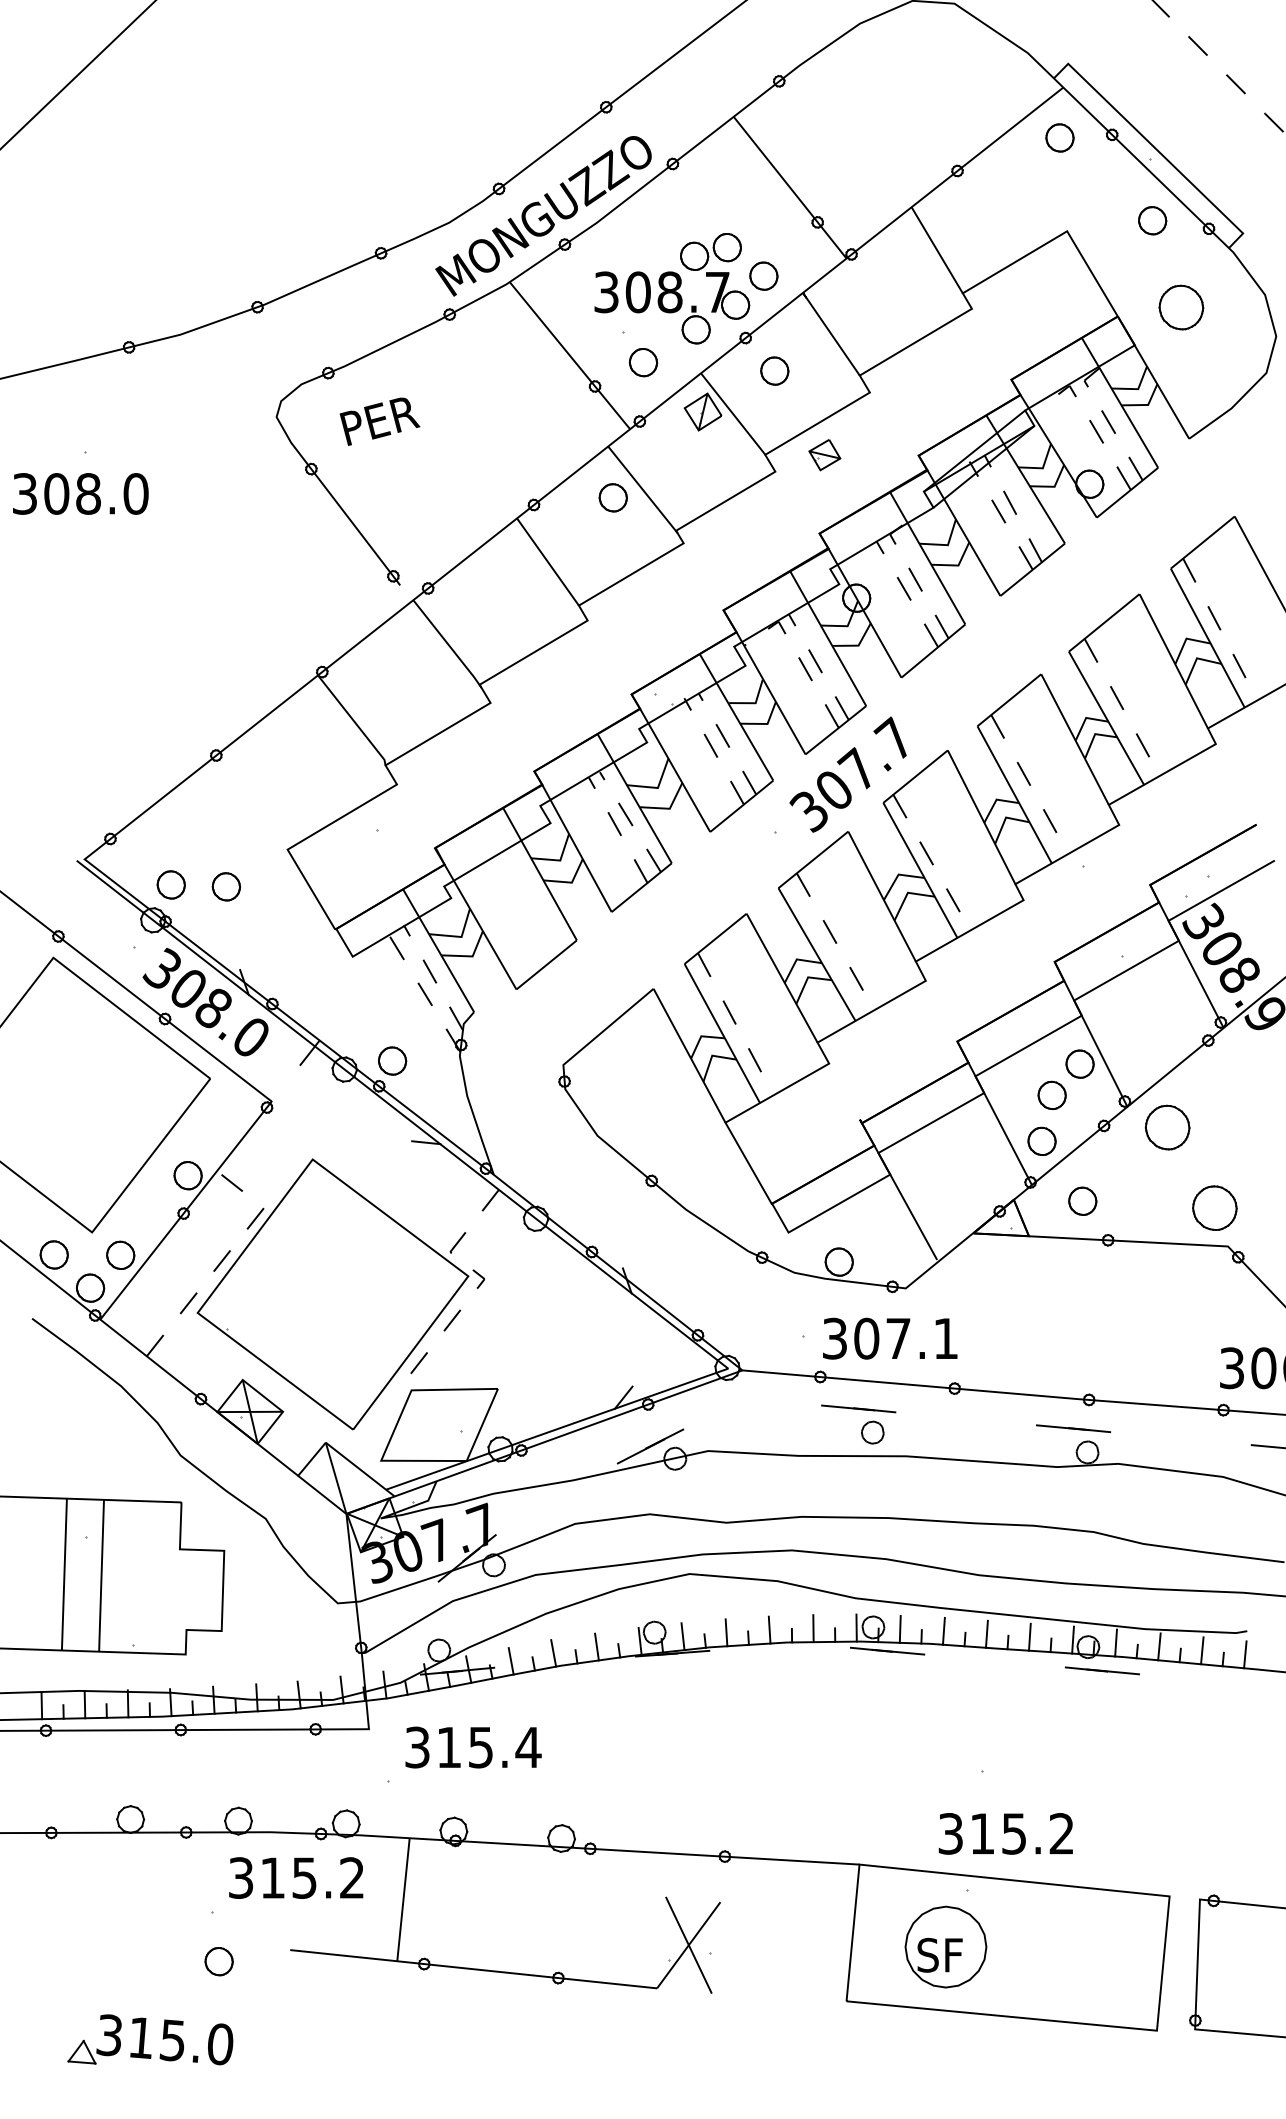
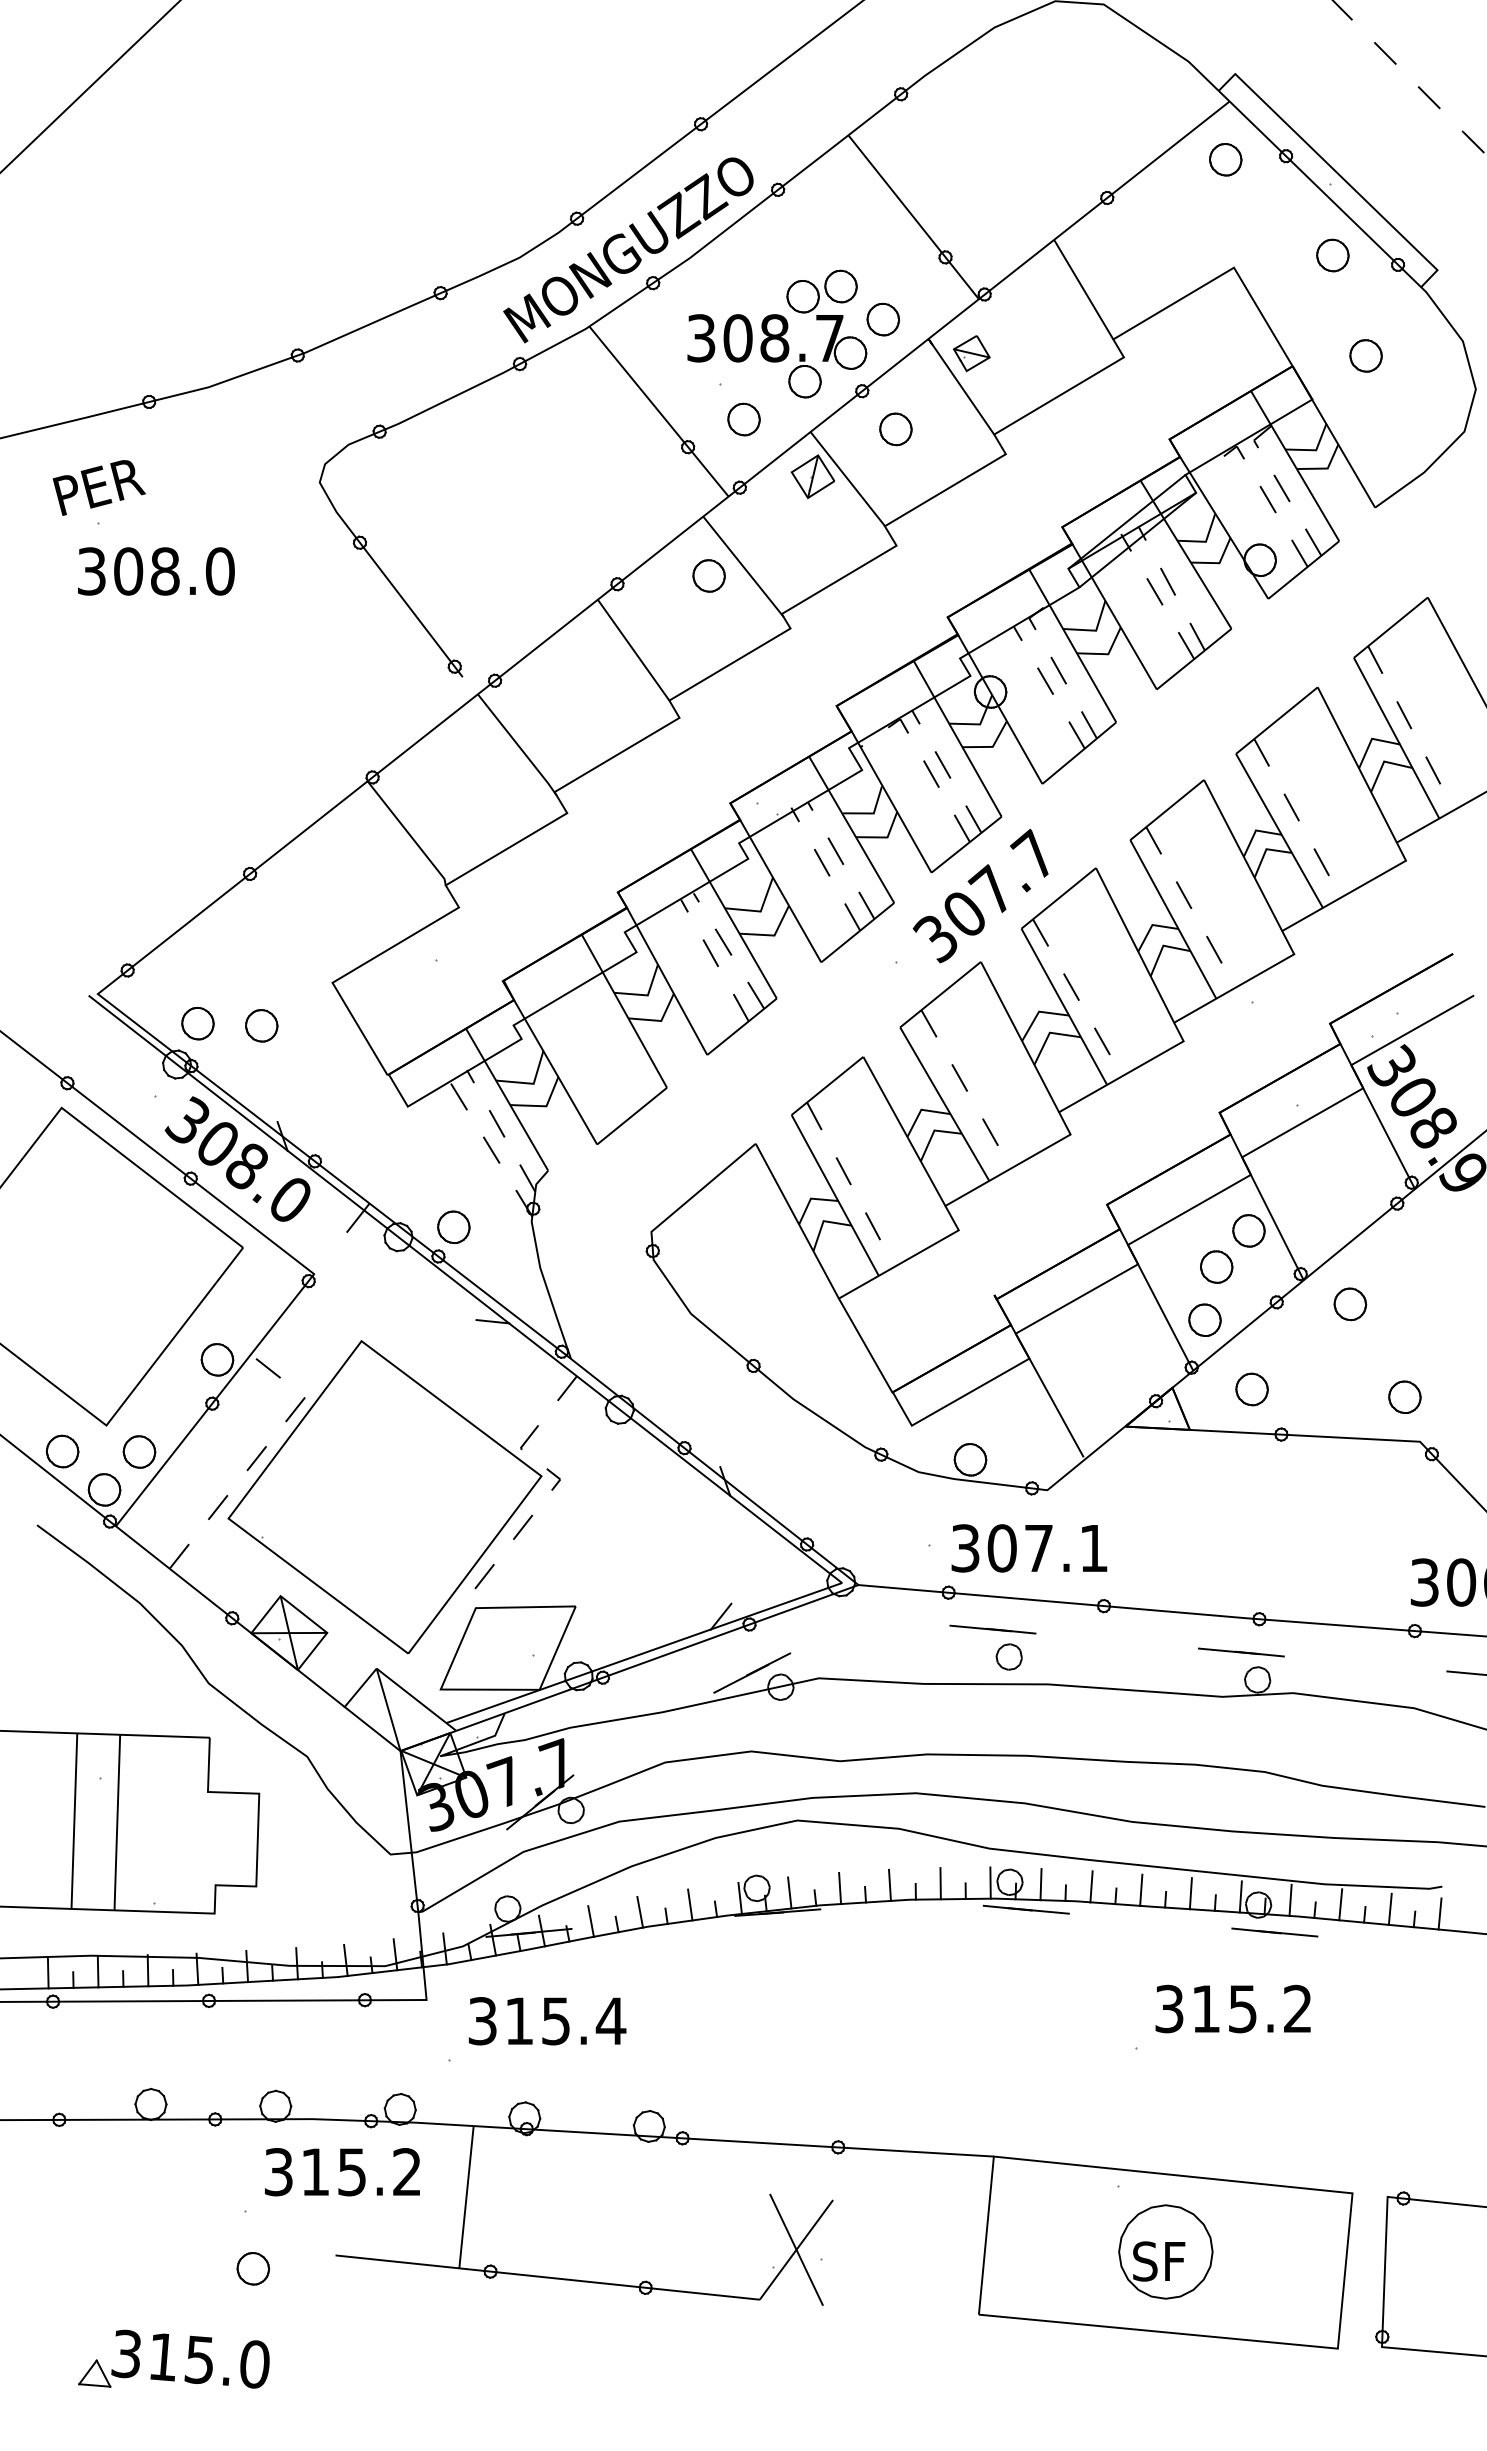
part: (1180, 307) -> (1365, 355), size x0.62
text: (379, 421) -> (98, 487), moved
part: (824, 455) -> (971, 353), moved
text: (80, 493) -> (156, 571), moved
part: (1167, 1127) -> (1350, 1304), size x0.62
part: (1214, 1207) -> (1404, 1396), size x0.62
text: (1005, 1833) -> (1232, 2008), moved
part: (945, 1946) -> (1165, 2251), moved

